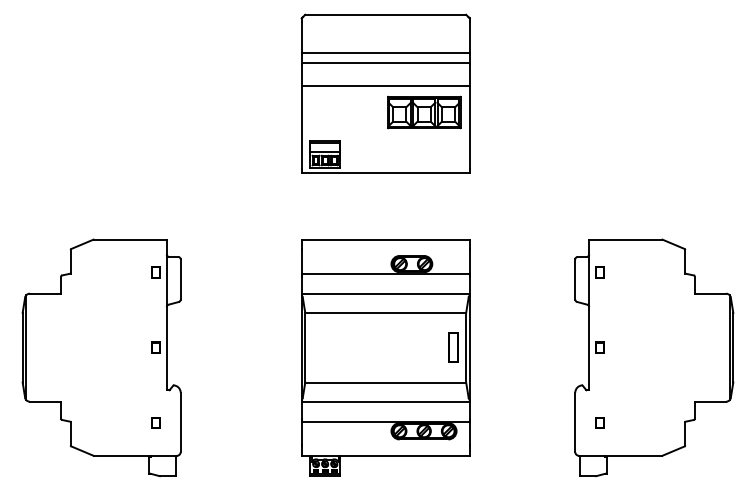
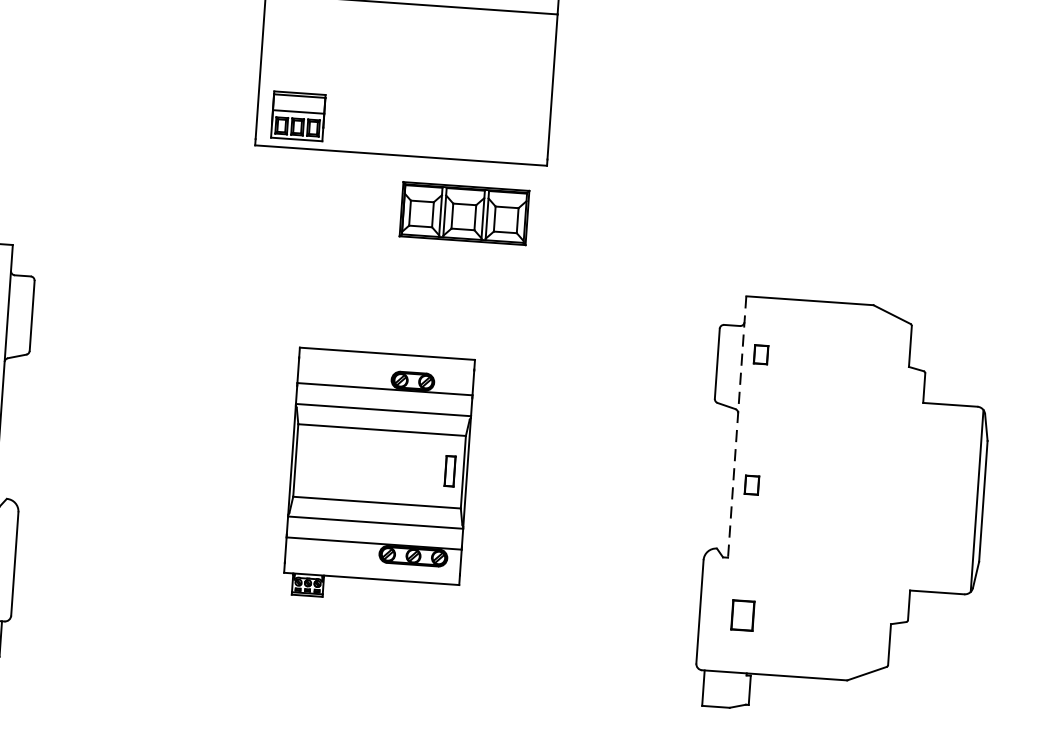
part: (424, 112) -> (464, 213), moved
line: (589, 315) -> (737, 428), solid -> dashed
part: (385, 357) -> (378, 476), size x0.6
part: (599, 422) -> (741, 615), size x1.6

